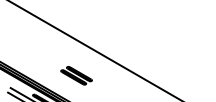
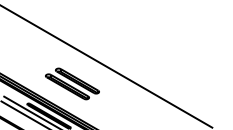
part: (76, 75) -> (72, 83), size x1.67

